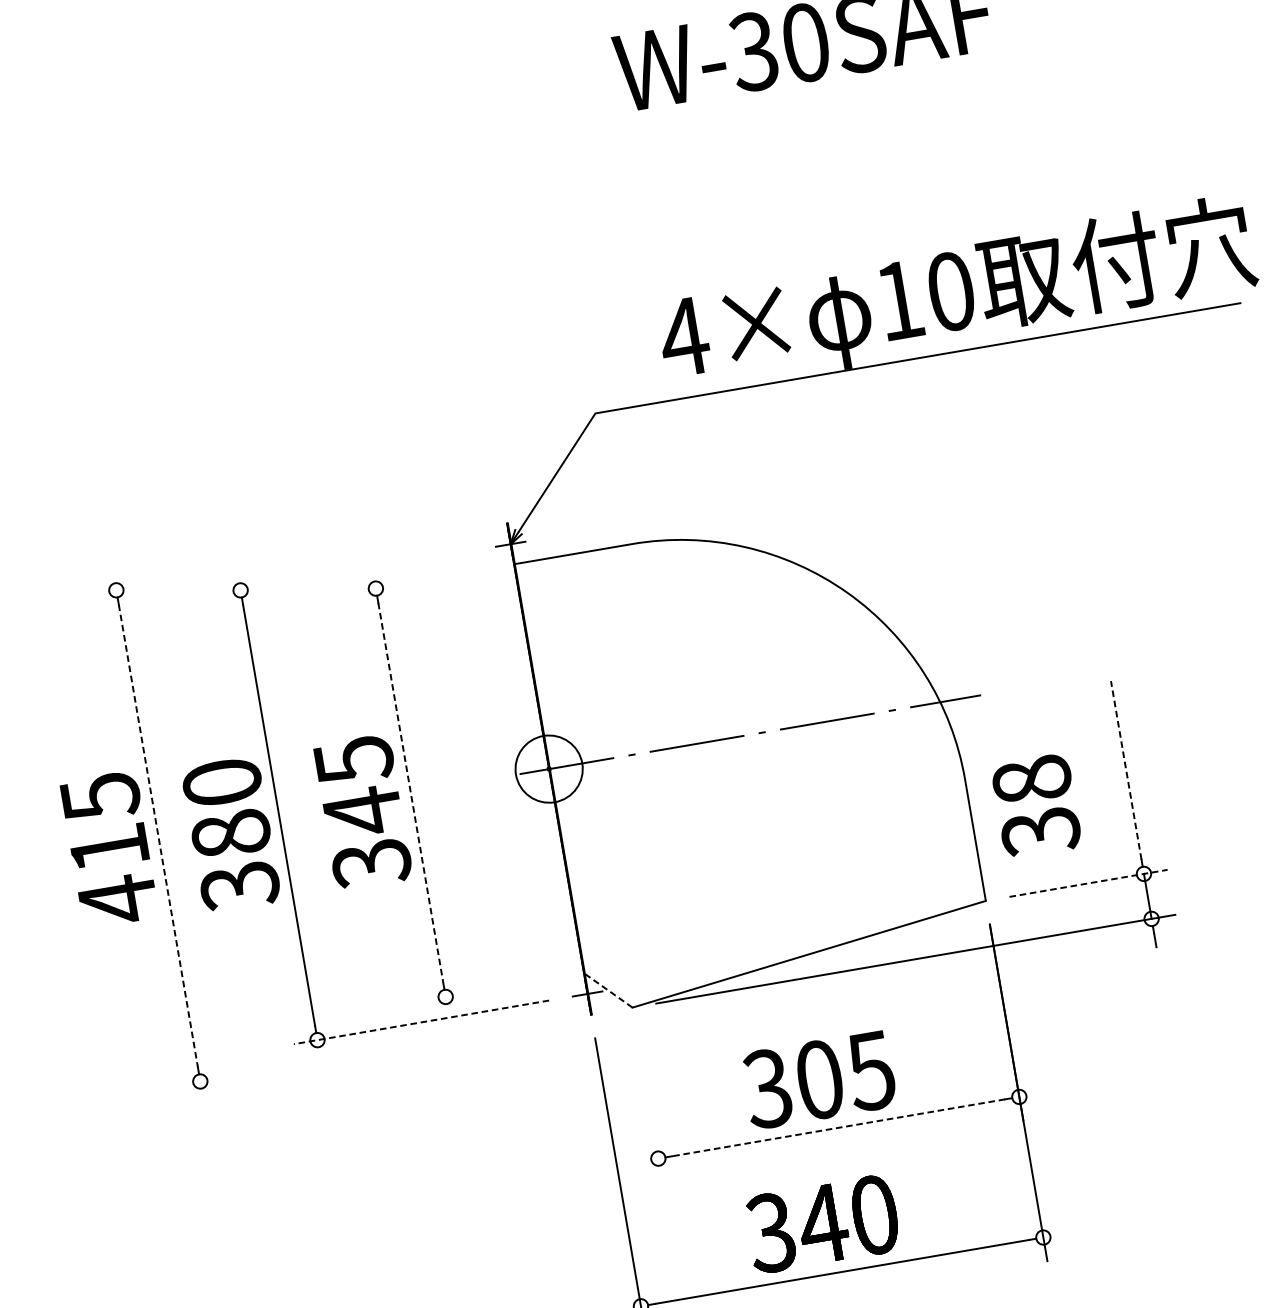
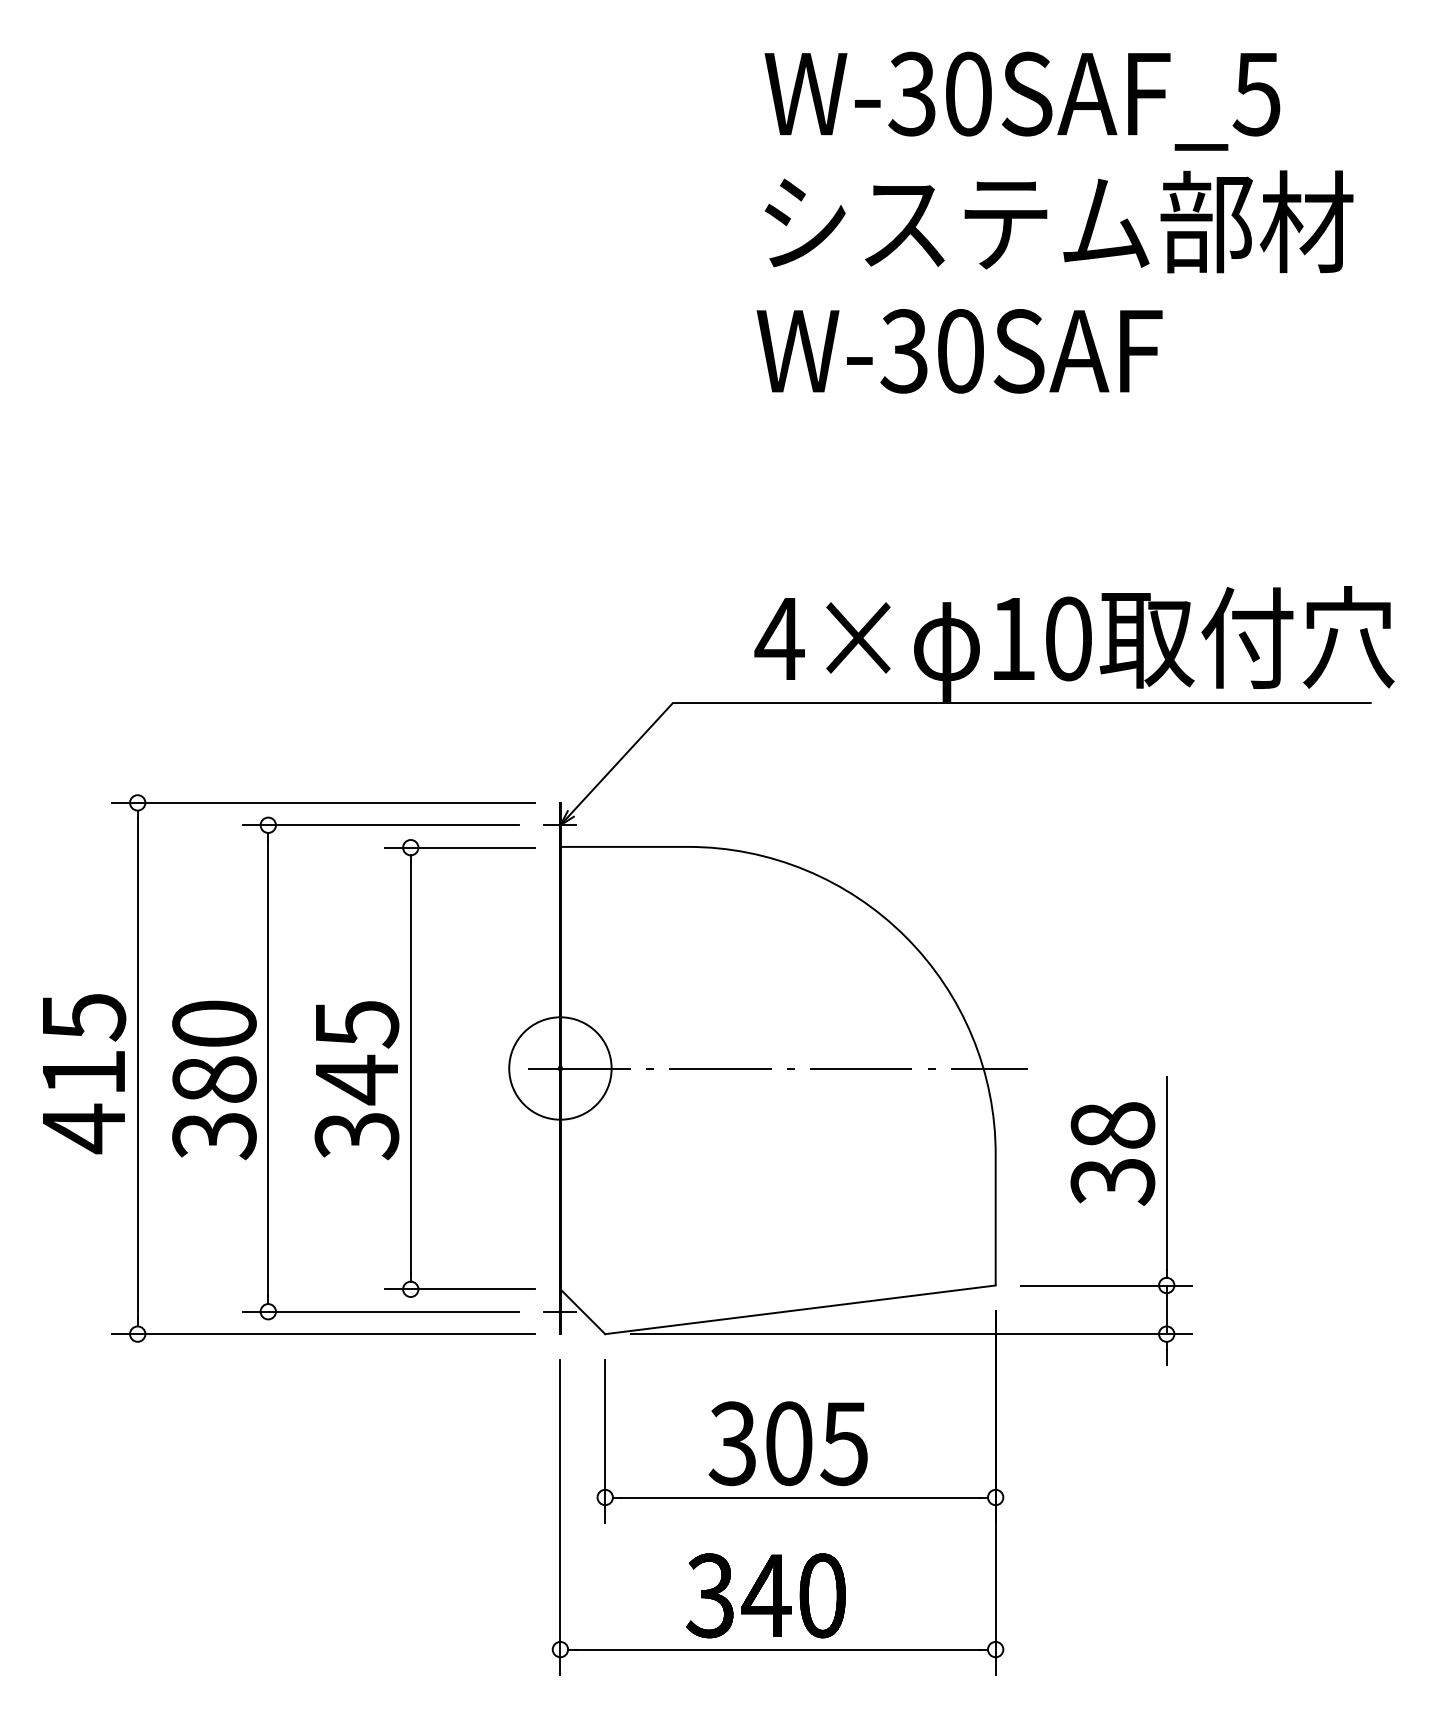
line: (288, 560) -> (323, 802), added
line: (344, 572) -> (380, 825), added
line: (420, 580) -> (459, 847), added
circle: (549, 769) -> (560, 1068), size x1.43
line: (1126, 770) -> (1166, 1173), dashed -> solid
line: (410, 793) -> (410, 1069), dashed -> solid
text: (1035, 805) -> (1112, 1153), moved
line: (158, 836) -> (137, 1069), dashed -> solid
line: (1088, 883) -> (1106, 1285), dashed -> solid
line: (490, 989) -> (459, 1289), added
line: (607, 990) -> (582, 1311), dashed -> solid
line: (421, 1022) -> (380, 1311), dashed -> solid
line: (372, 1052) -> (323, 1334), added
line: (649, 1106) -> (605, 1441), added
line: (838, 1127) -> (800, 1497), dashed -> solid

